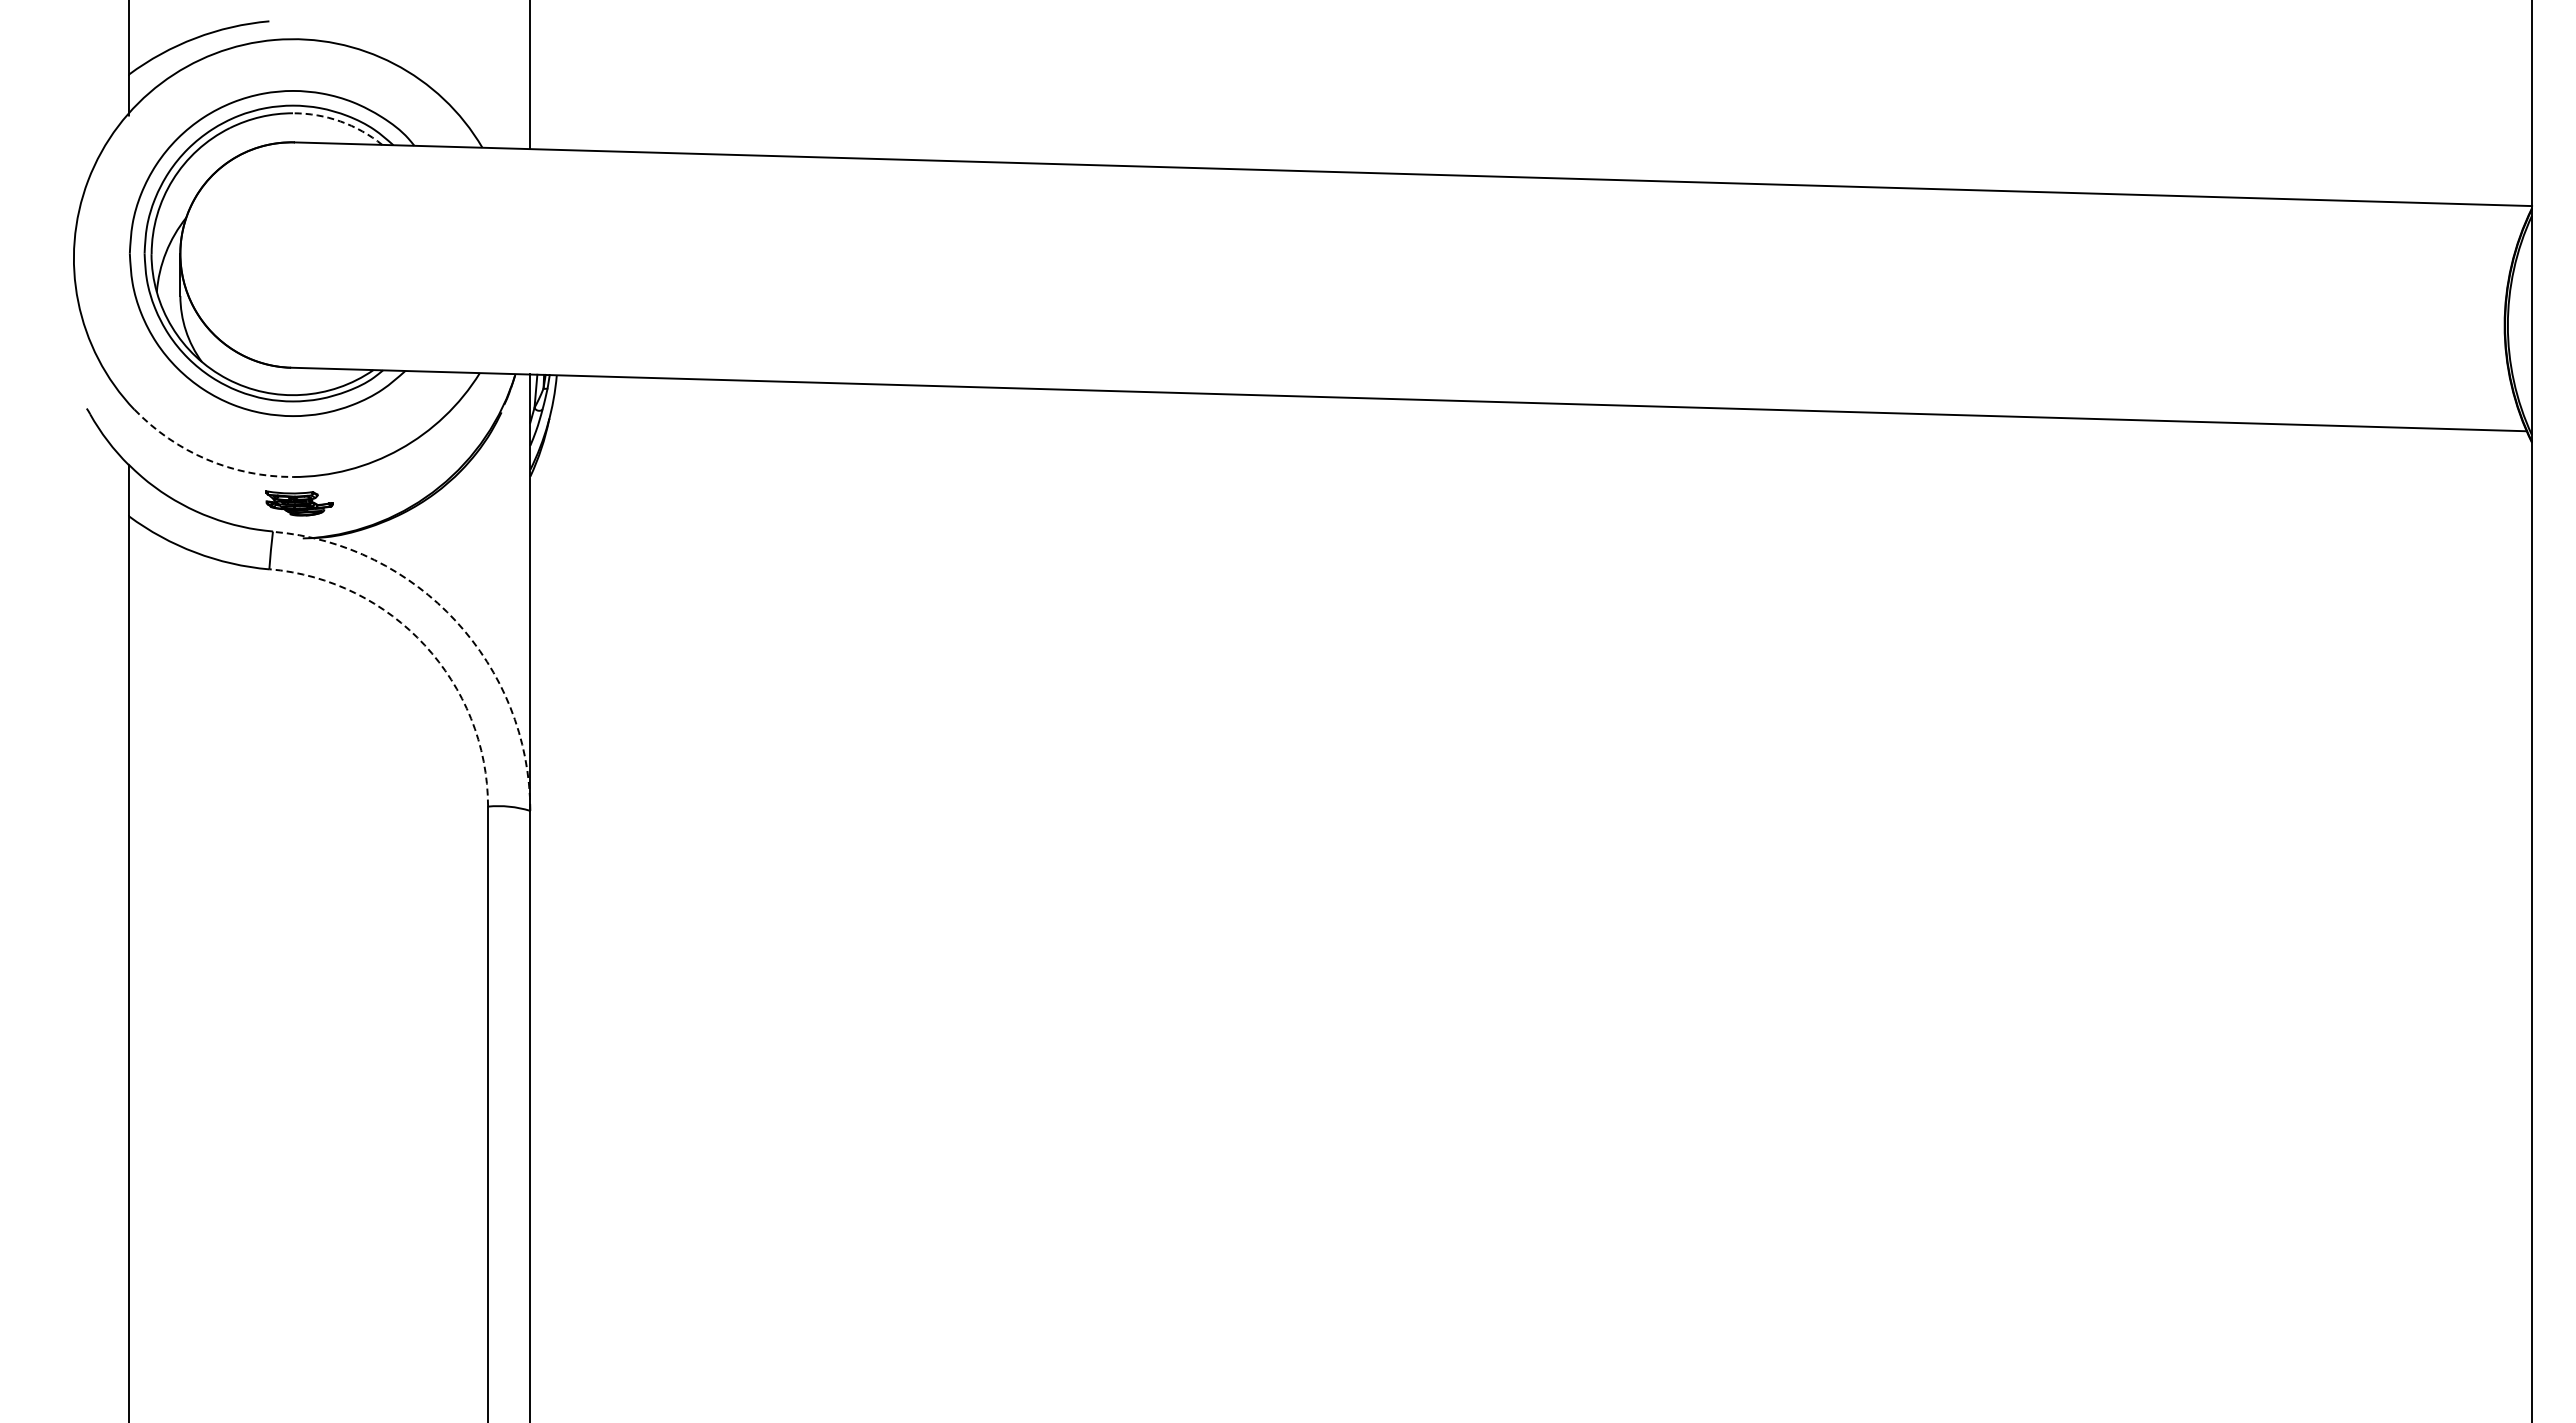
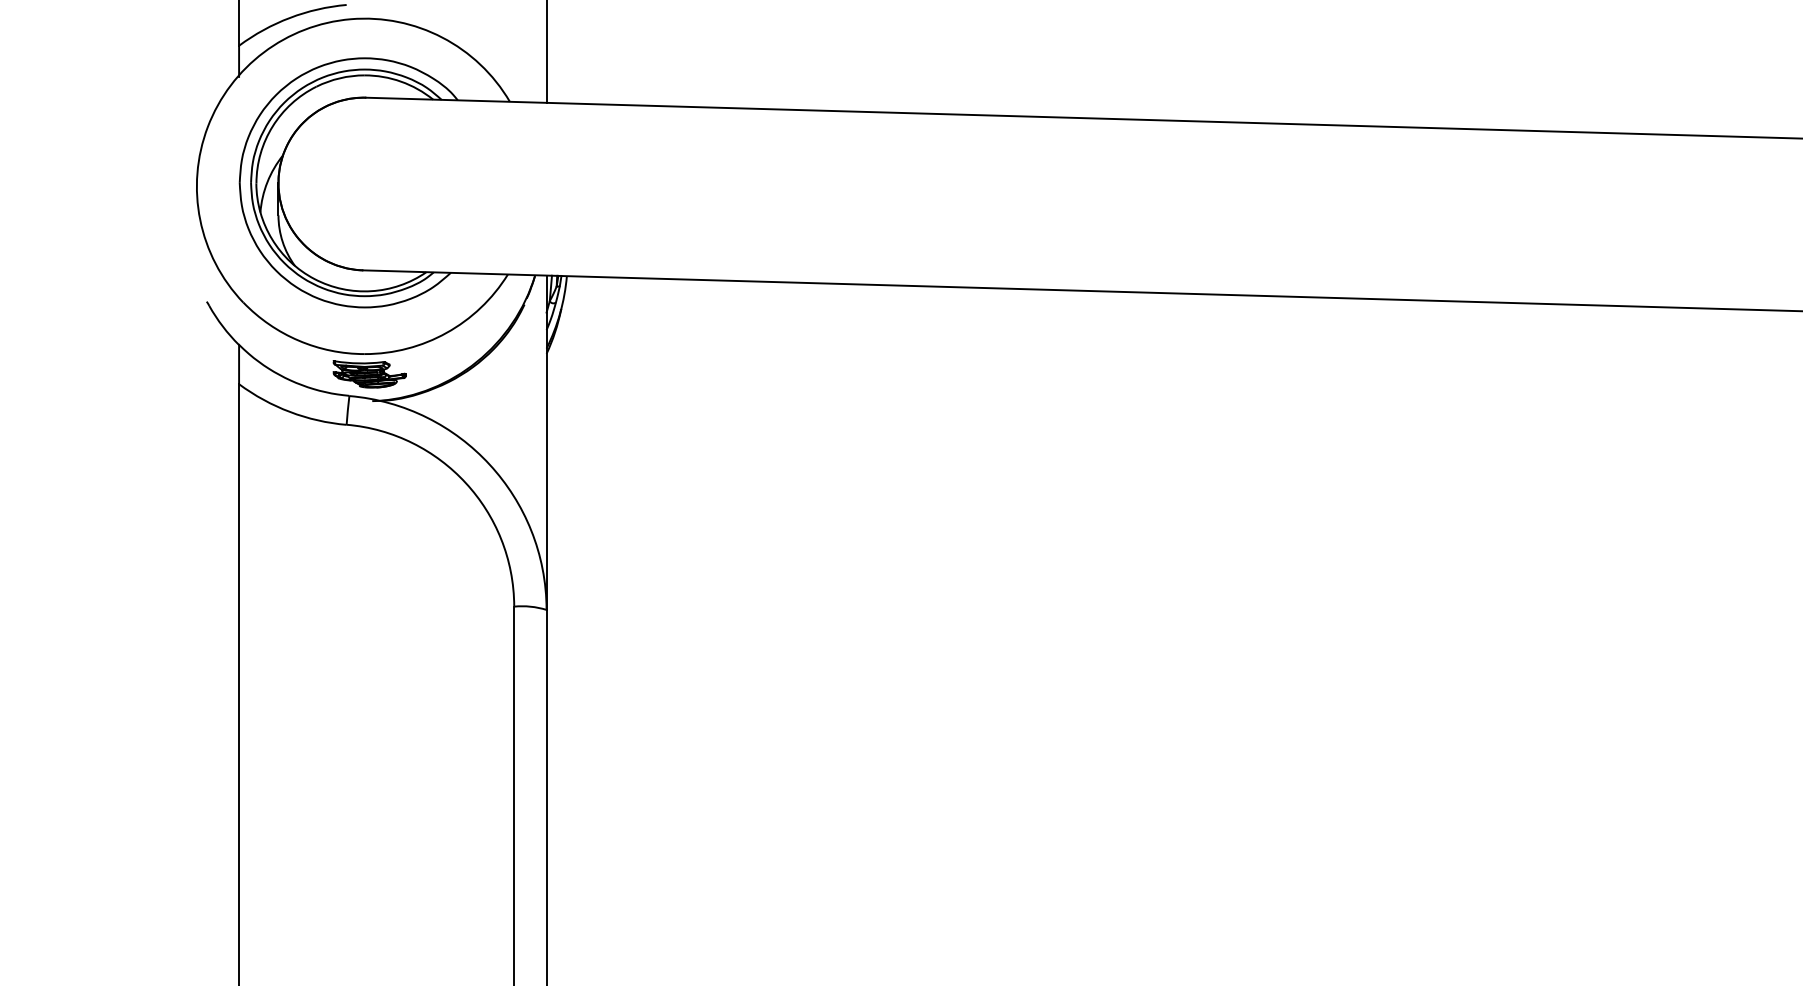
arc: (340, 121) -> (401, 81), dashed -> solid
arc: (206, 459) -> (298, 340), dashed -> solid
part: (299, 503) -> (369, 374), size x1.43
arc: (456, 621) -> (490, 464), dashed -> solid
arc: (424, 645) -> (465, 483), dashed -> solid

